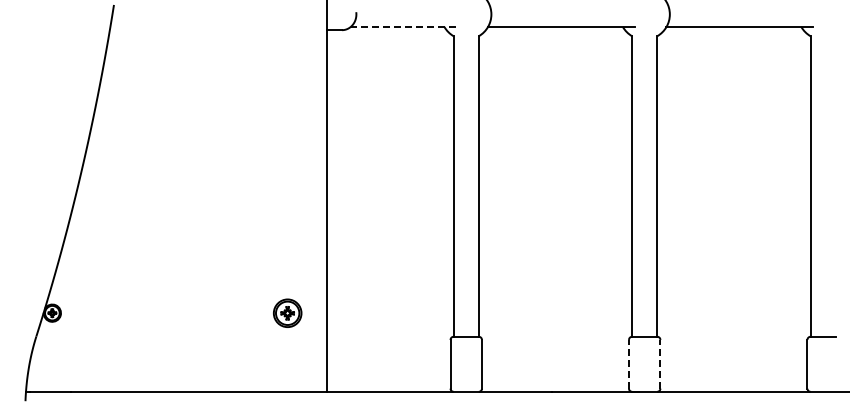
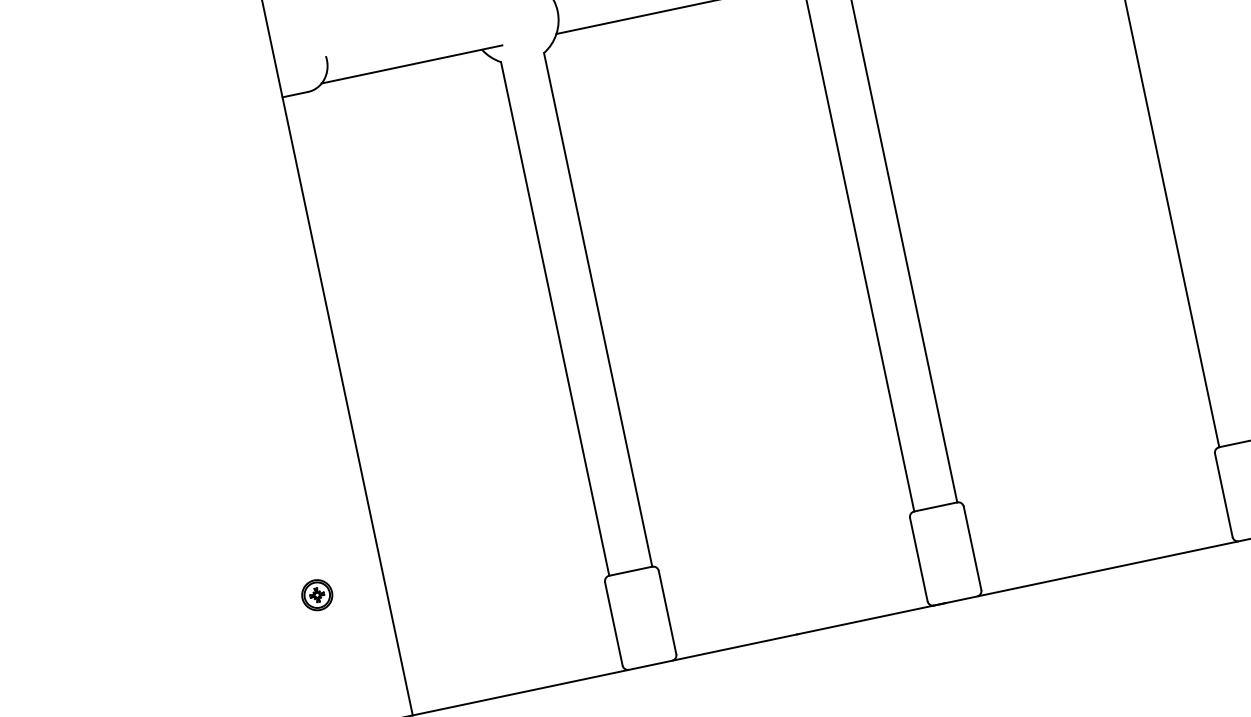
line: (403, 27) -> (412, 65), dashed -> solid
part: (287, 312) -> (316, 594), size x0.62
line: (628, 363) -> (917, 558), dashed -> solid
line: (660, 363) -> (972, 546), dashed -> solid

